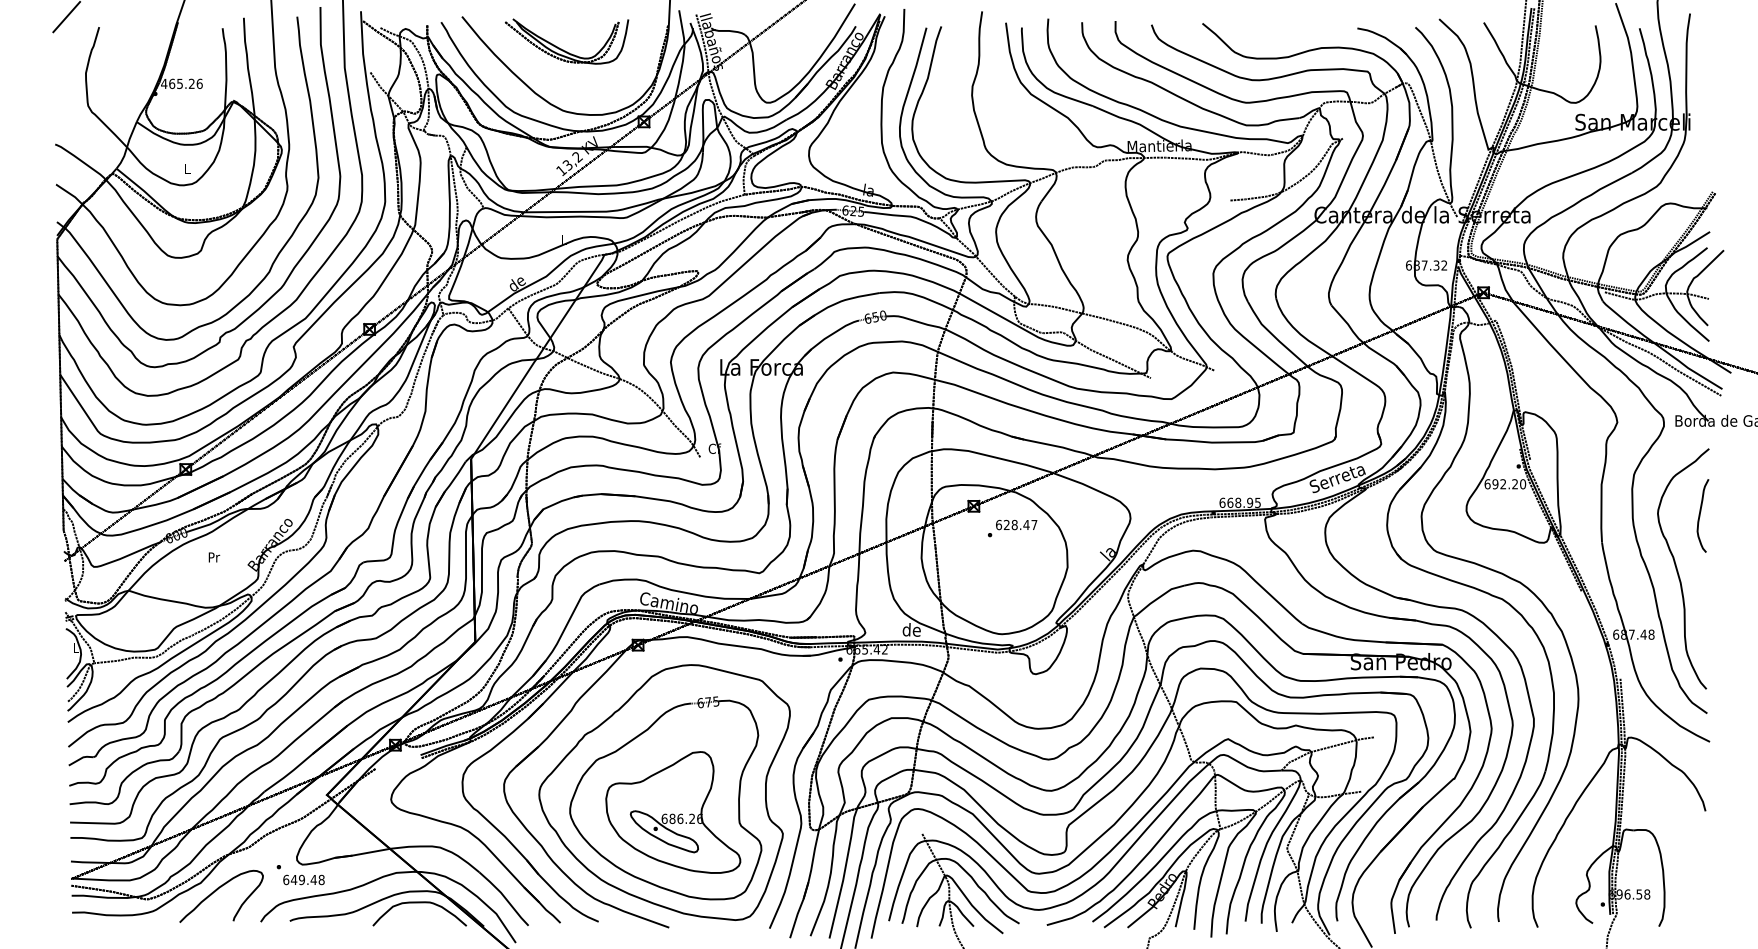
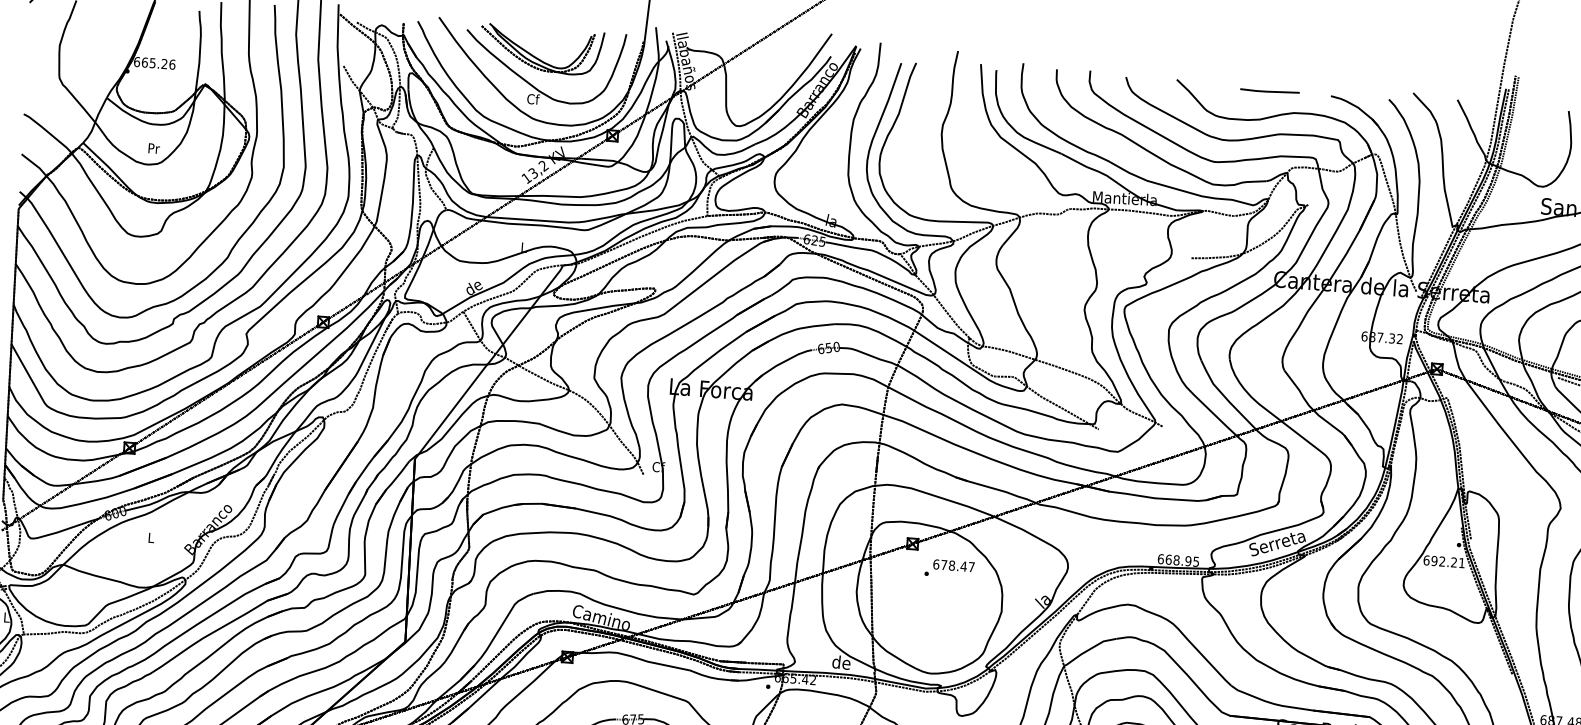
line: (1295, 27) -> (1269, 90), added
part: (558, 75) -> (530, 83), added
text: (164, 83) -> (137, 61), 465.26 -> 665.26
text: (187, 168) -> (153, 148), L -> Pr
text: (1523, 484) -> (1462, 563), 692.20 -> 692.21
text: (1006, 524) -> (943, 564), 628.47 -> 678.47
text: (214, 557) -> (151, 538), Pr -> L

